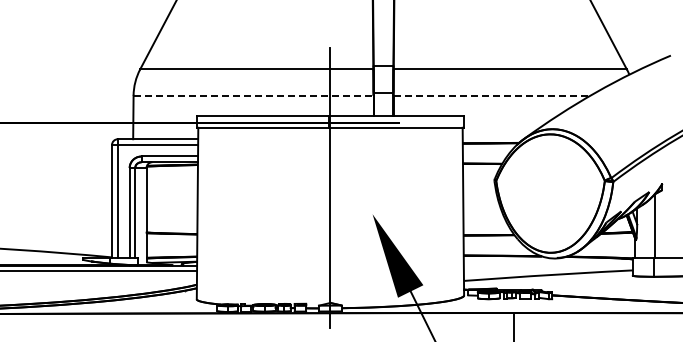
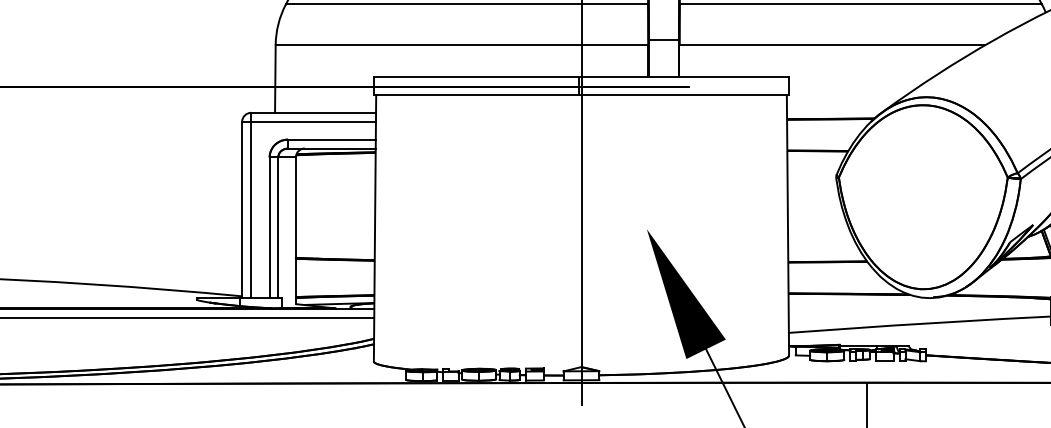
line: (253, 95) -> (461, 44), dashed -> solid
line: (492, 95) -> (833, 44), dashed -> solid

